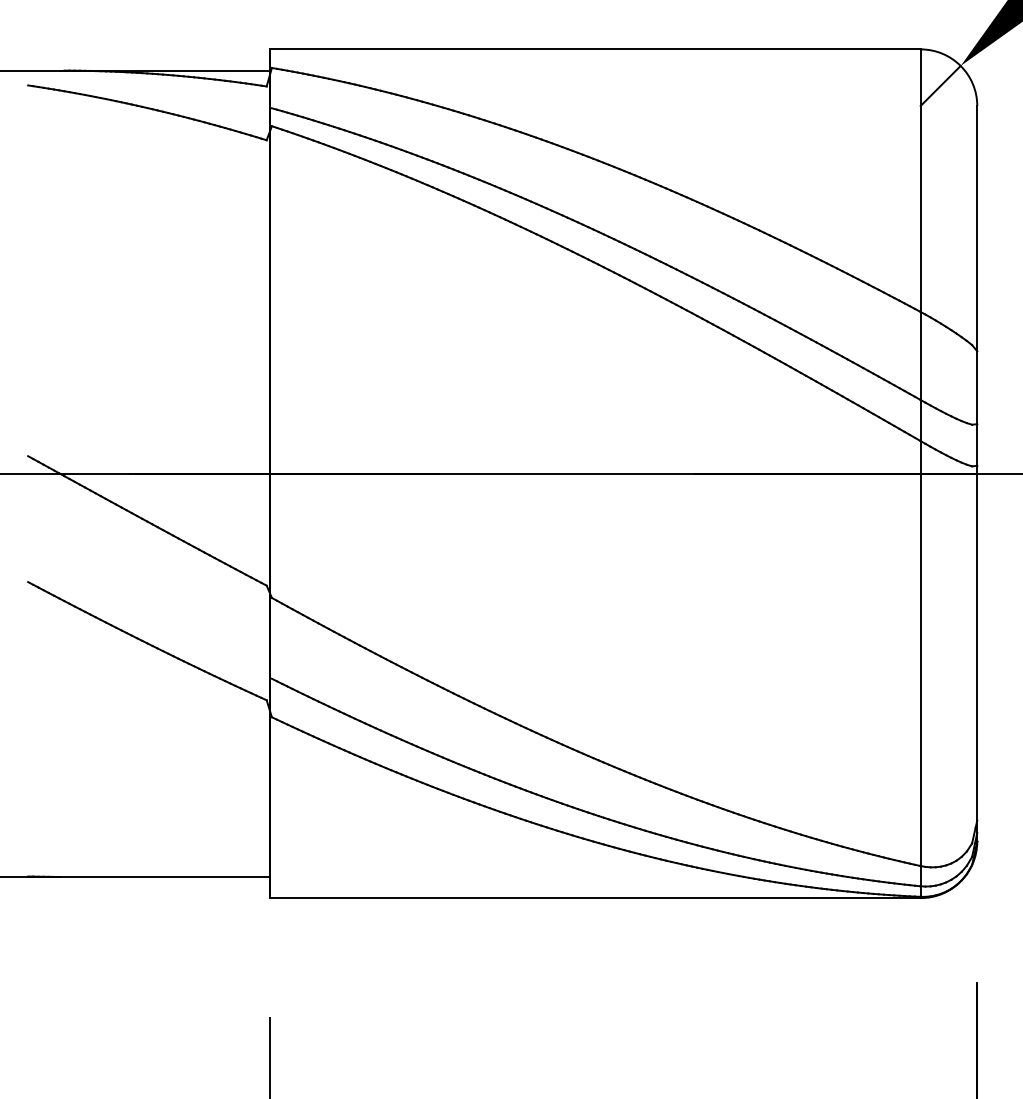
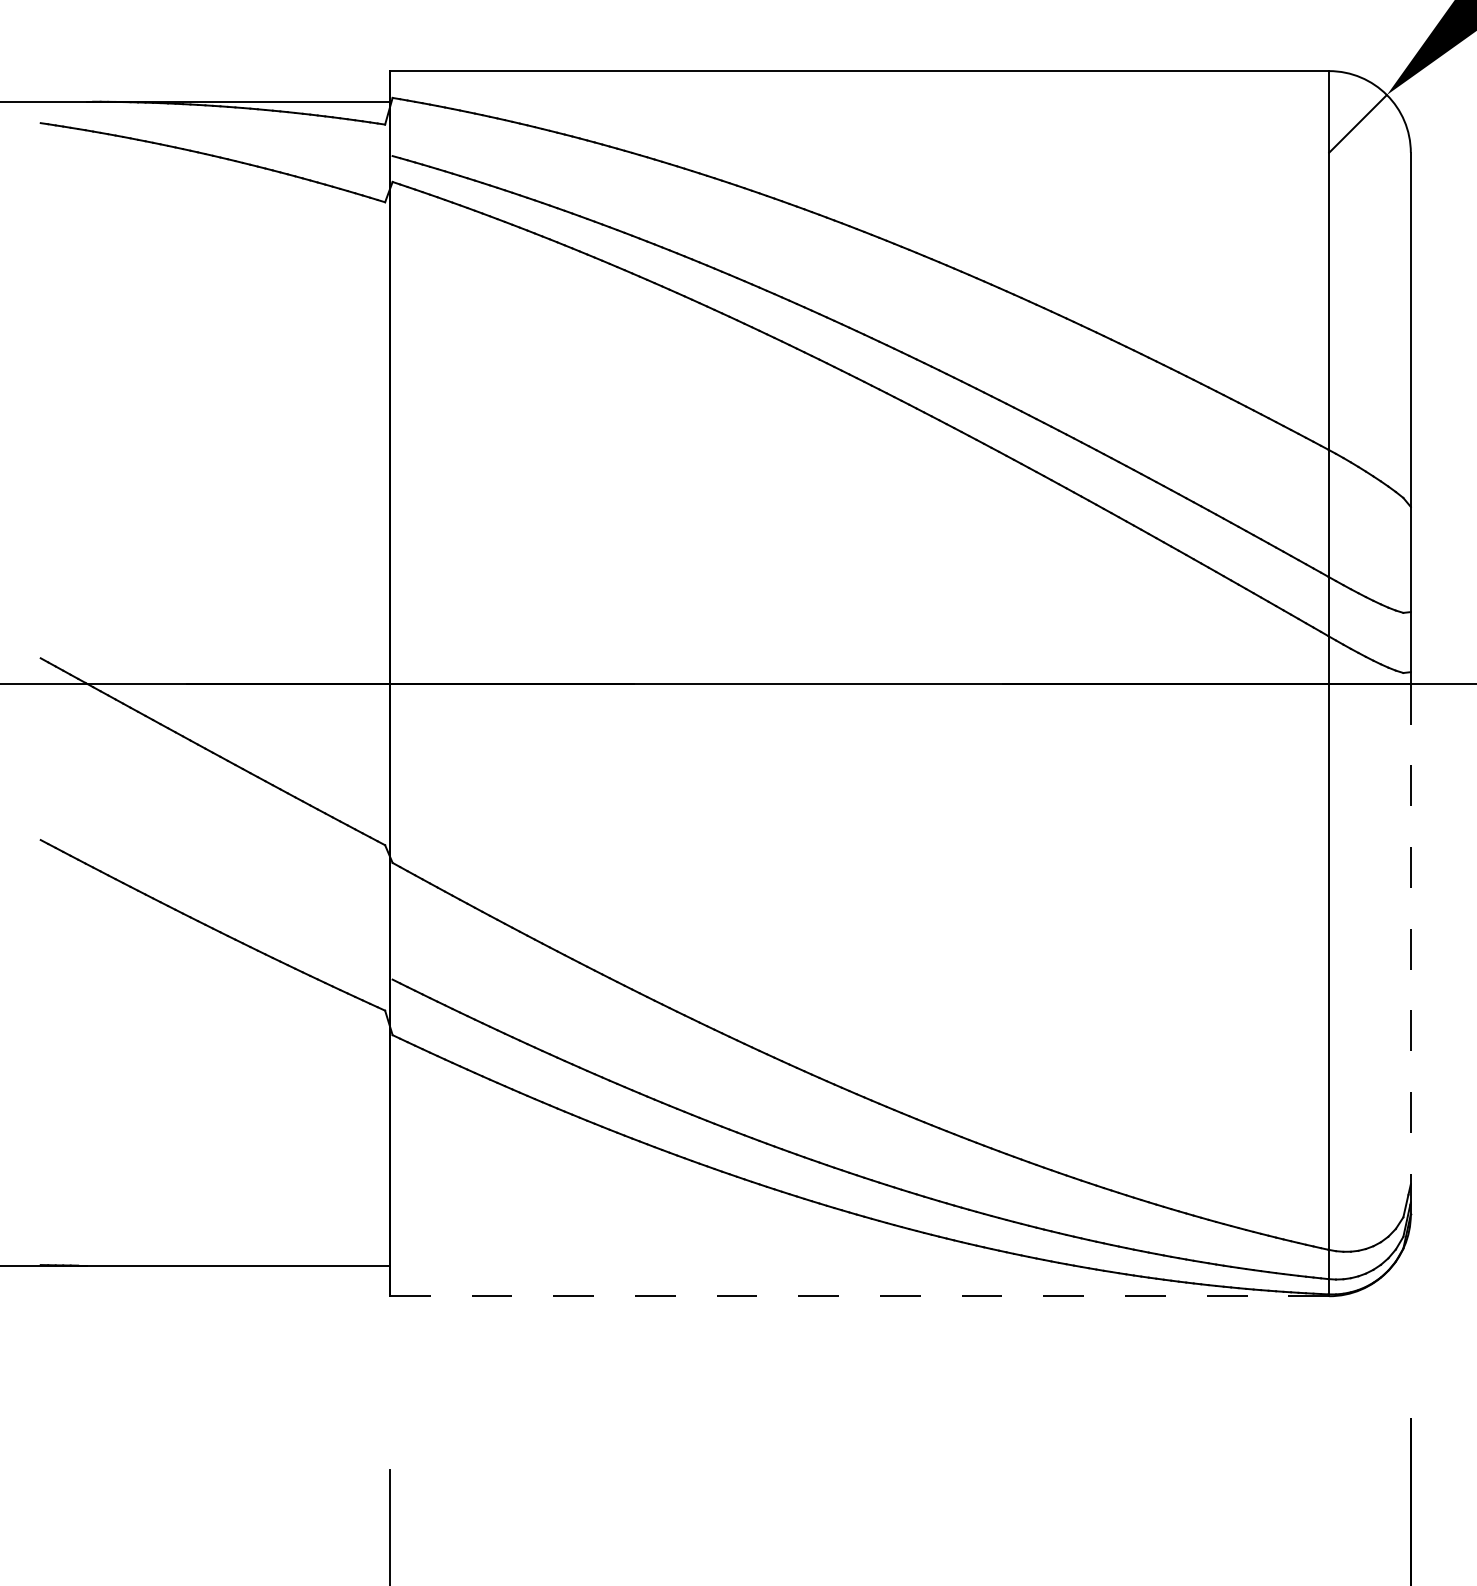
line: (977, 657) -> (1411, 948), solid -> dashed
line: (595, 898) -> (859, 1296), solid -> dashed

